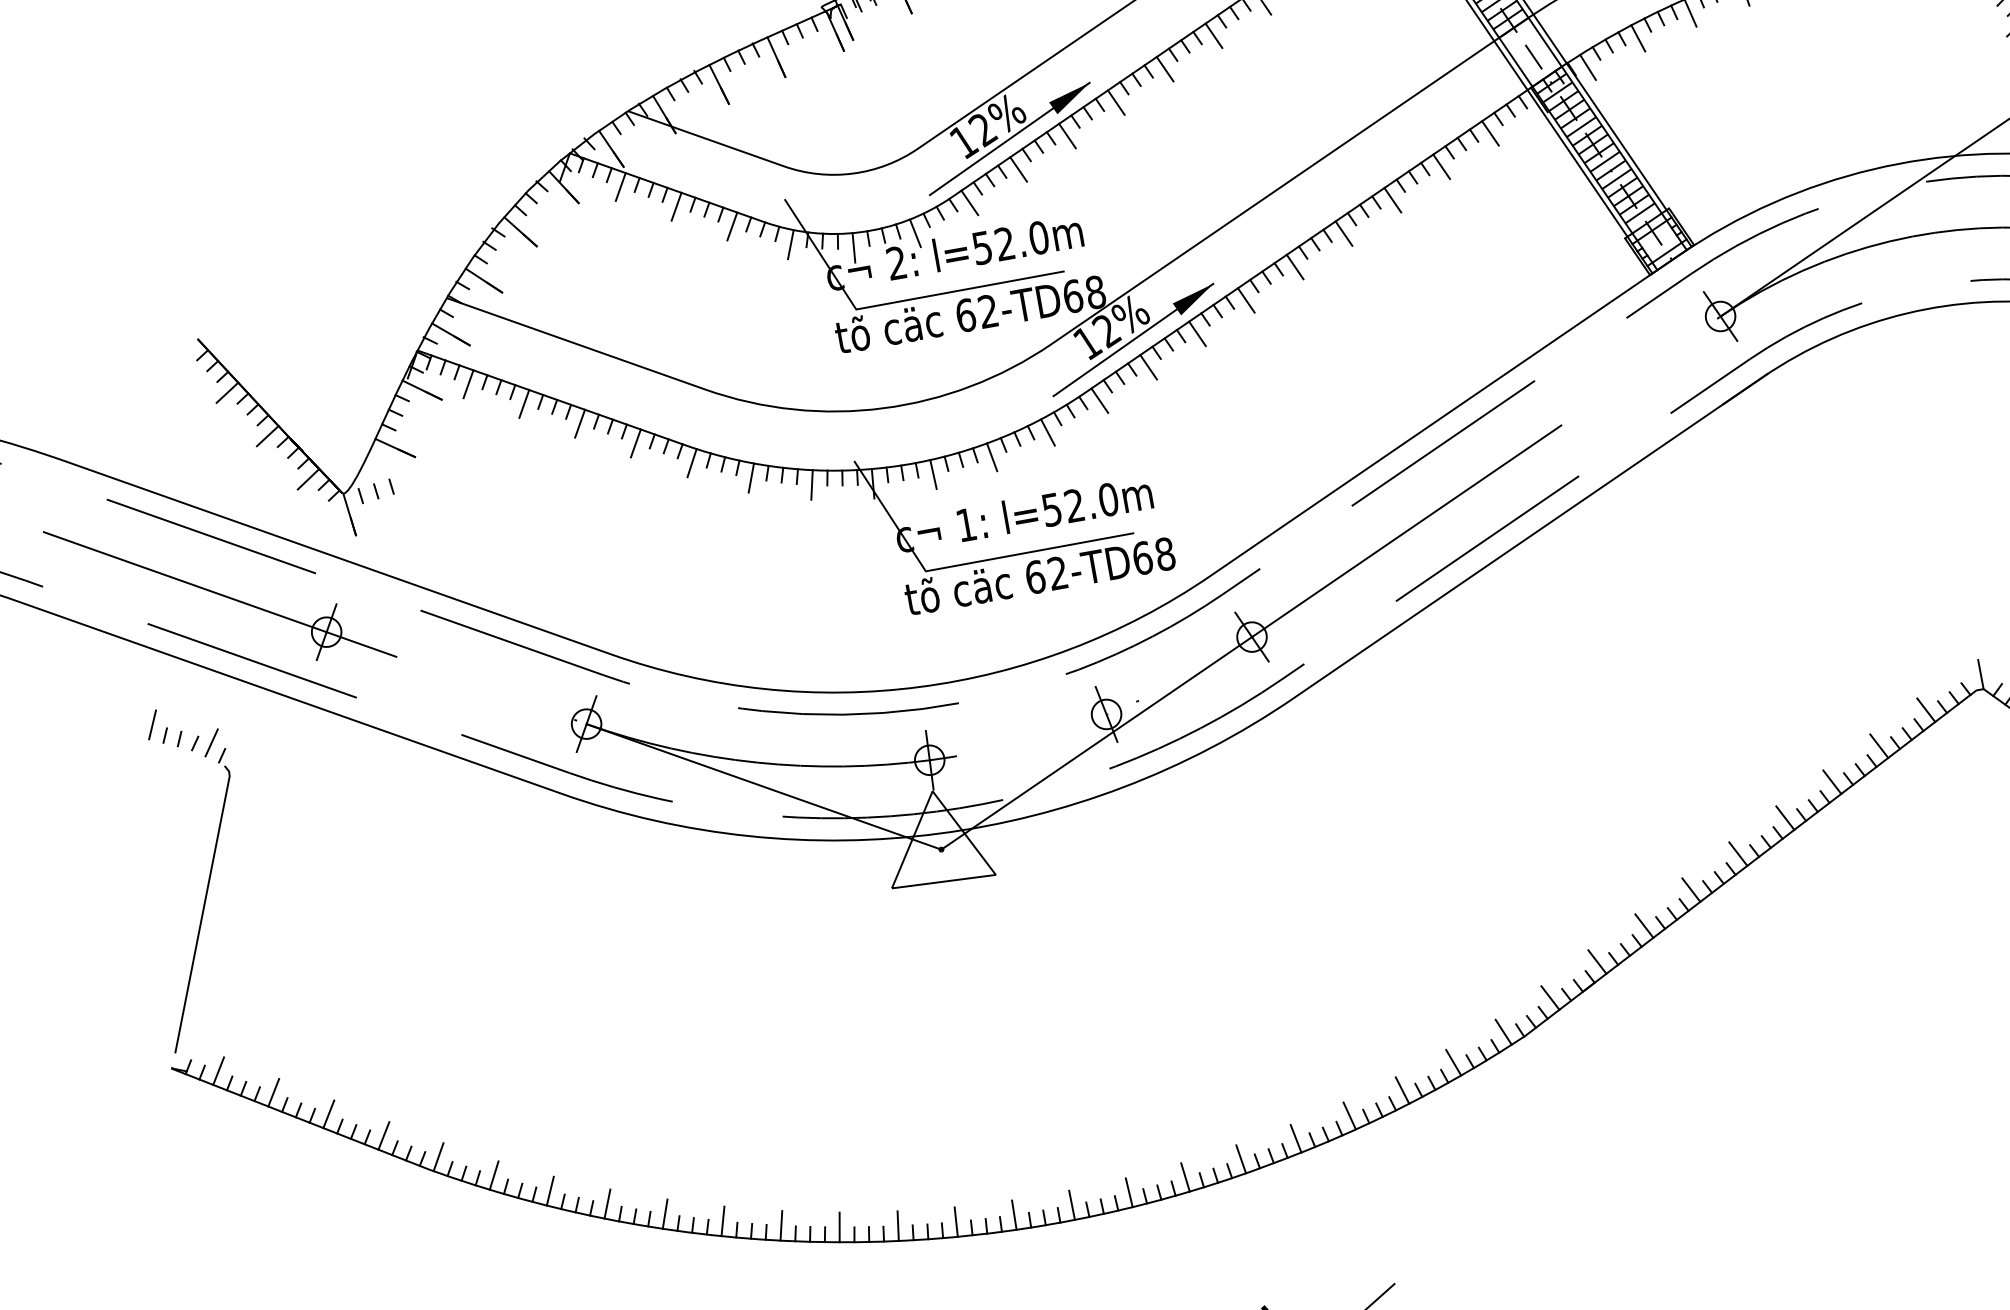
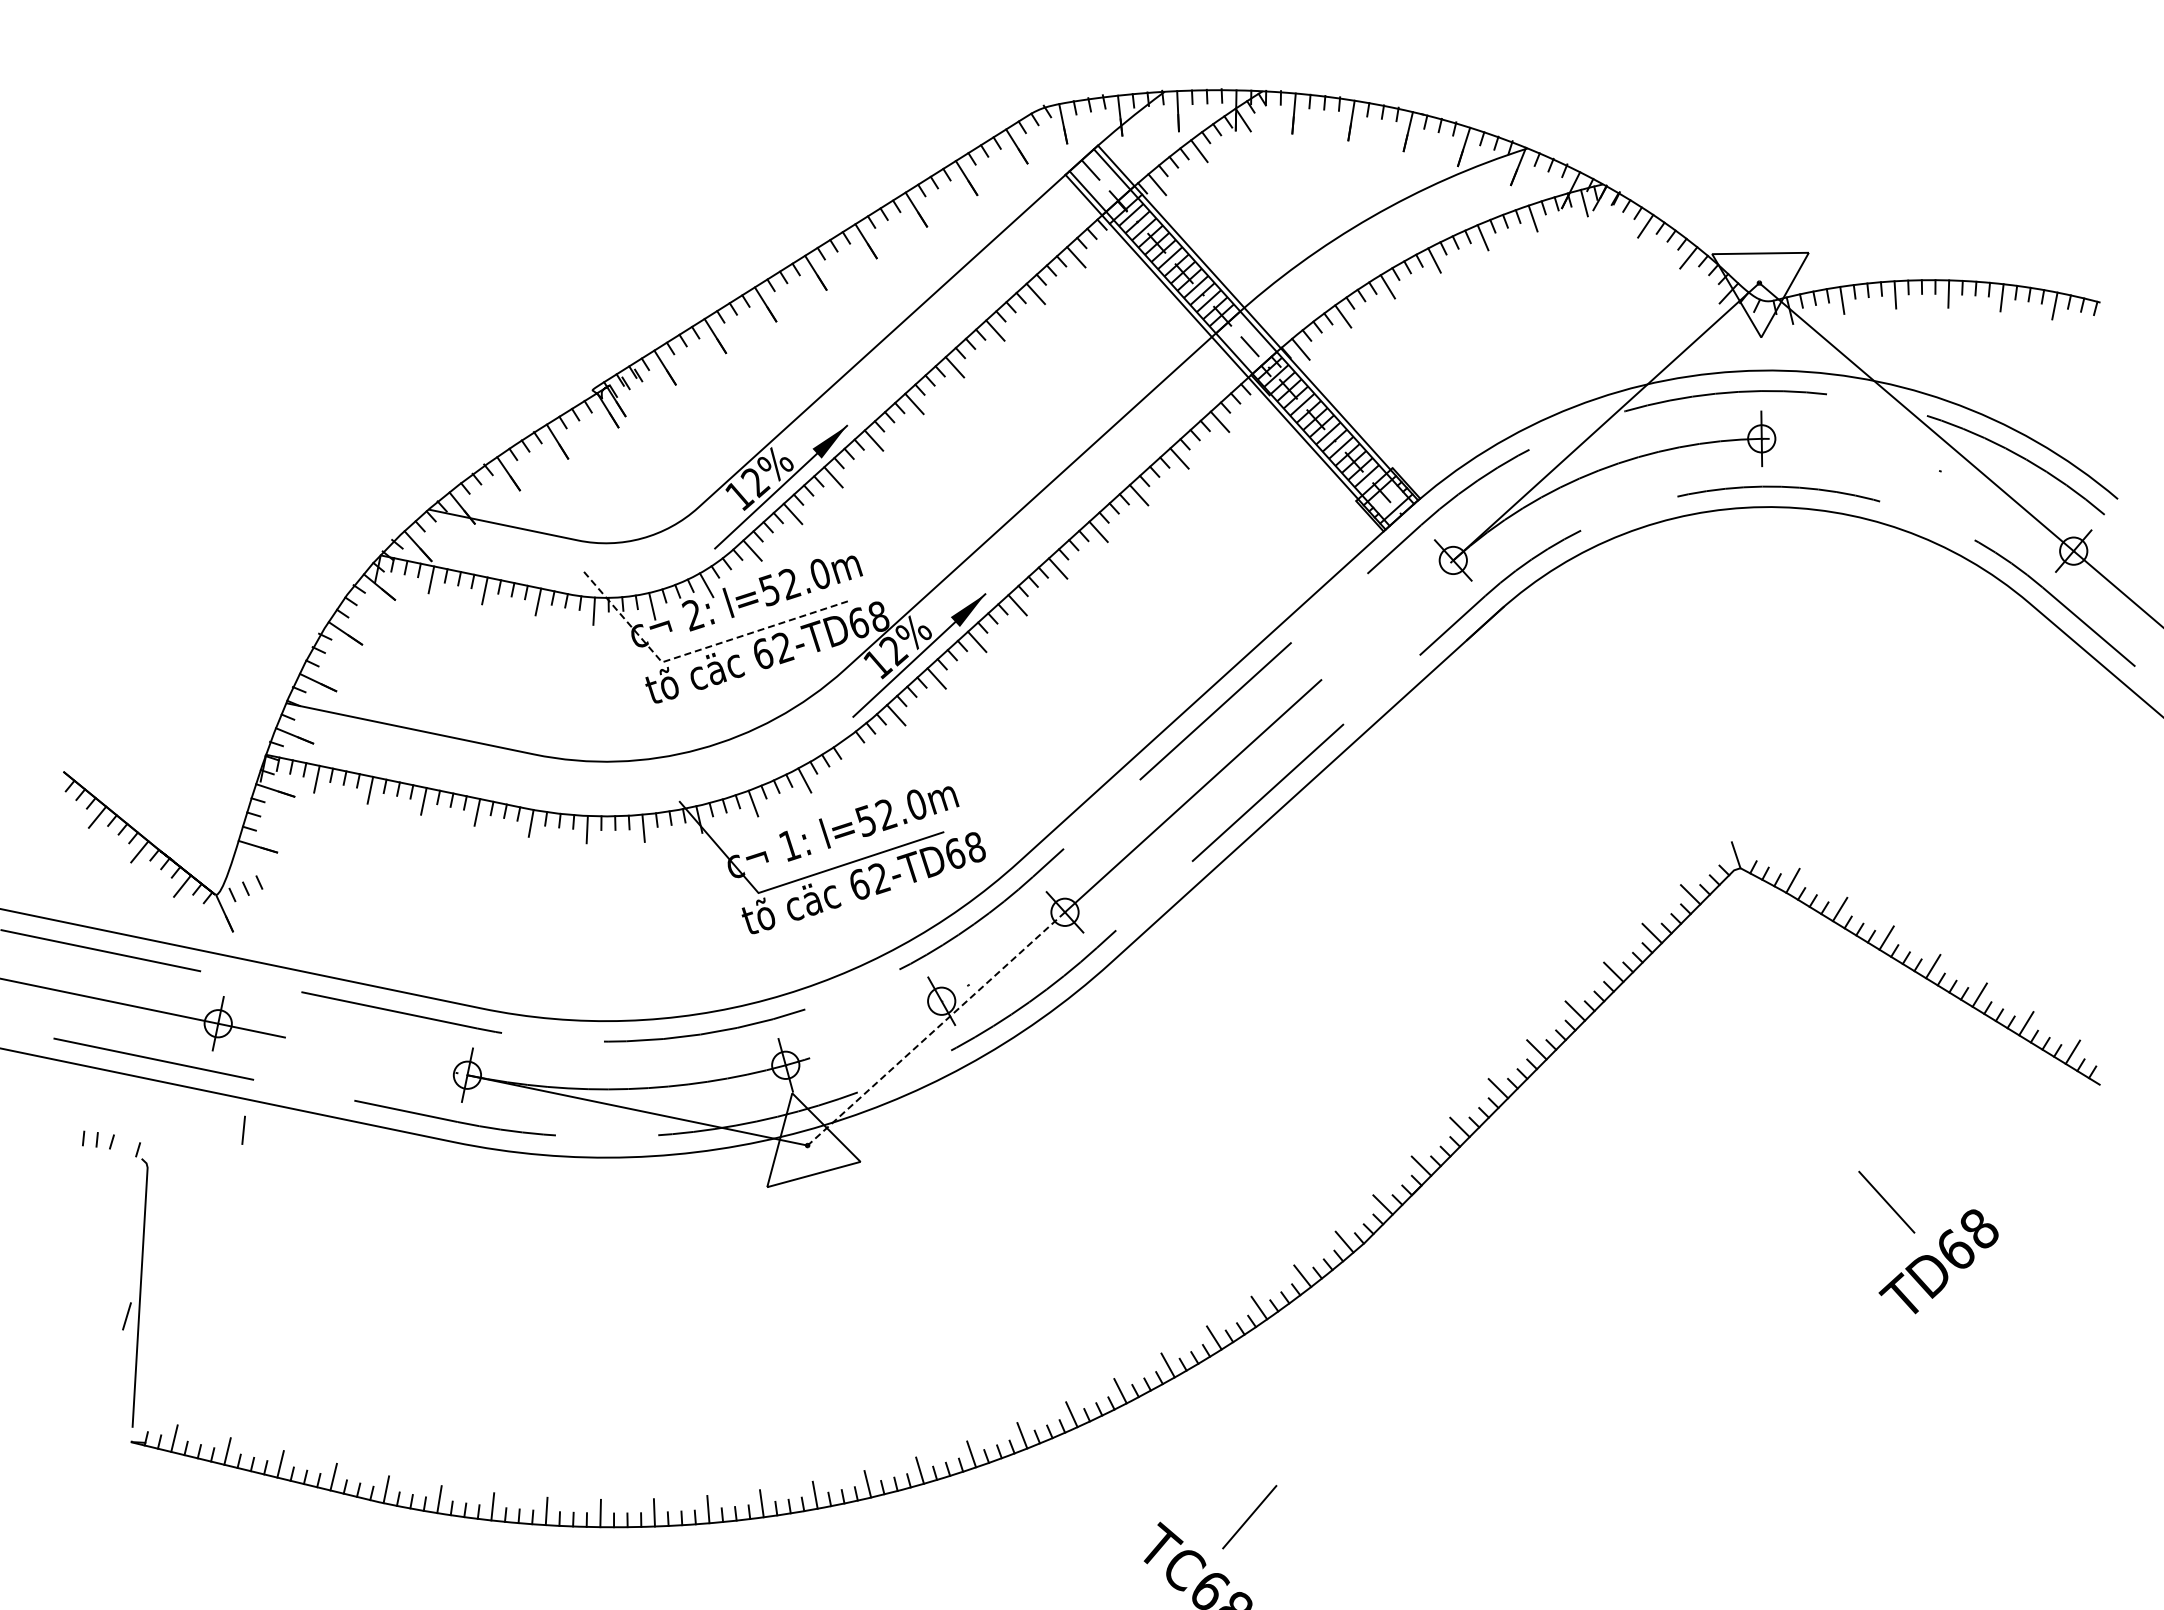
line: (894, 302) -> (696, 651), solid -> dashed
line: (1047, 432) -> (852, 750), removed
line: (152, 723) -> (243, 1129), moved
line: (211, 742) -> (126, 1316), moved
line: (1096, 742) -> (936, 1028), solid -> dashed

